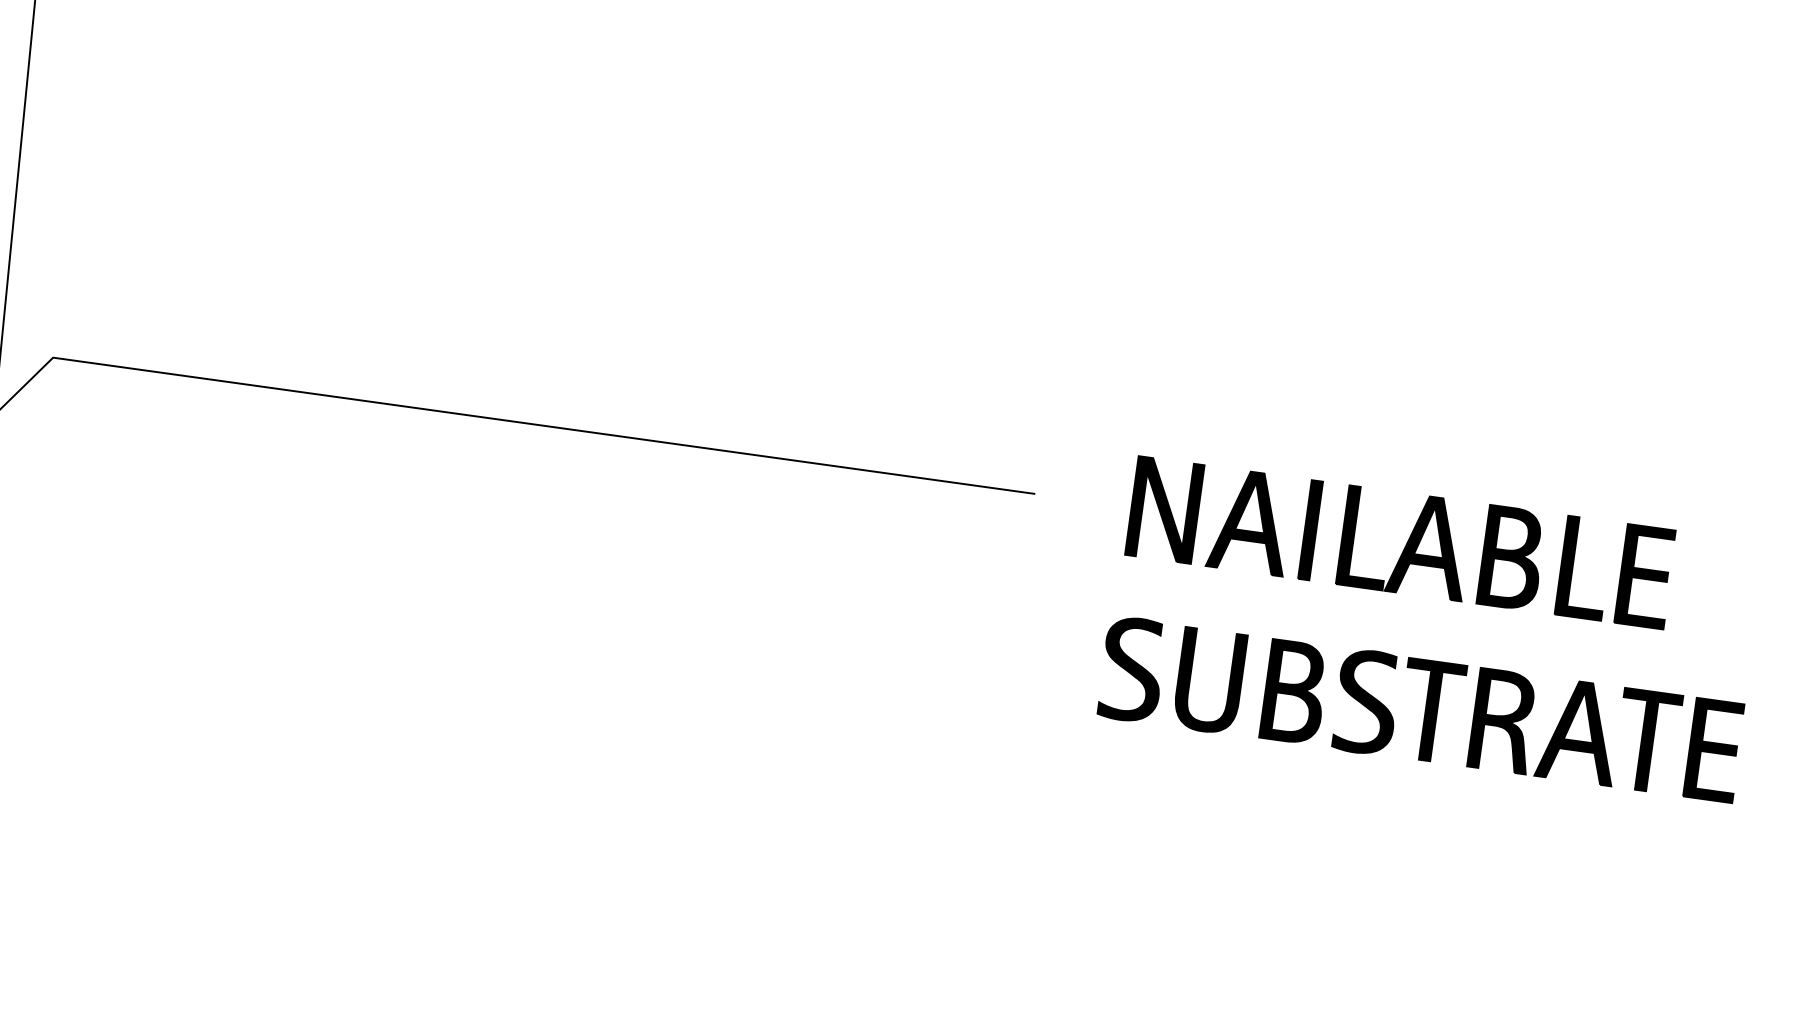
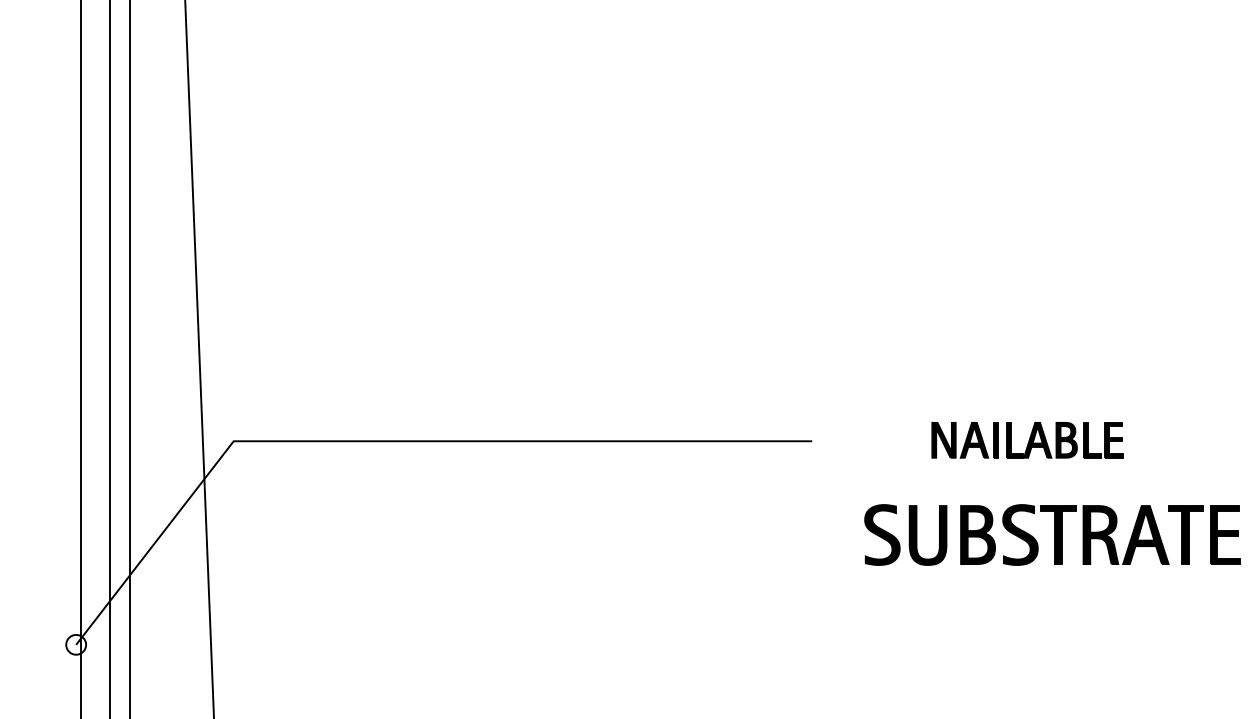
part: (1400, 543) -> (1027, 440), size x0.6

